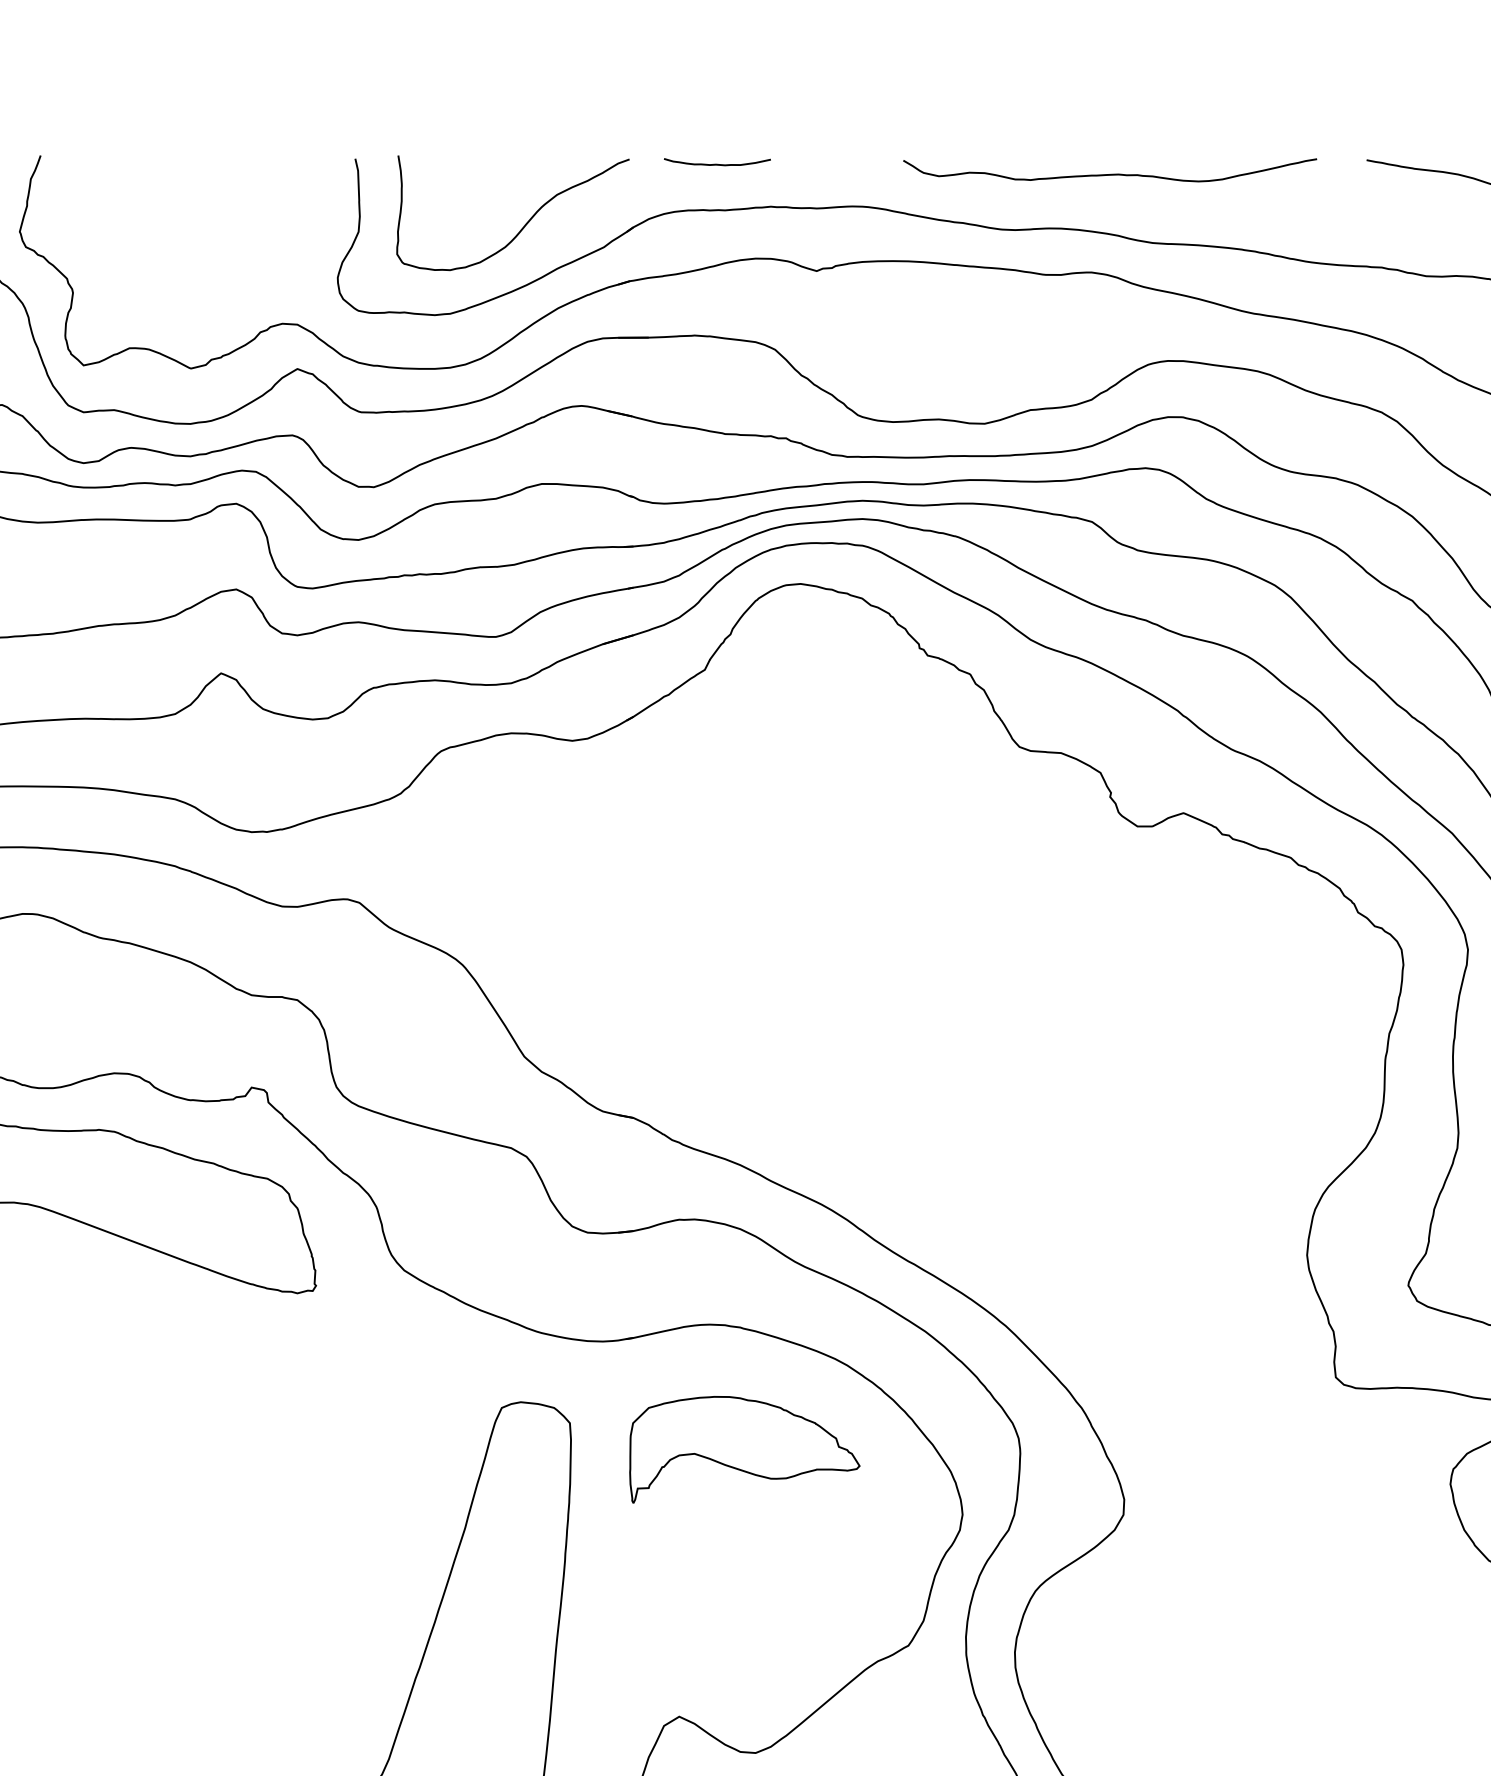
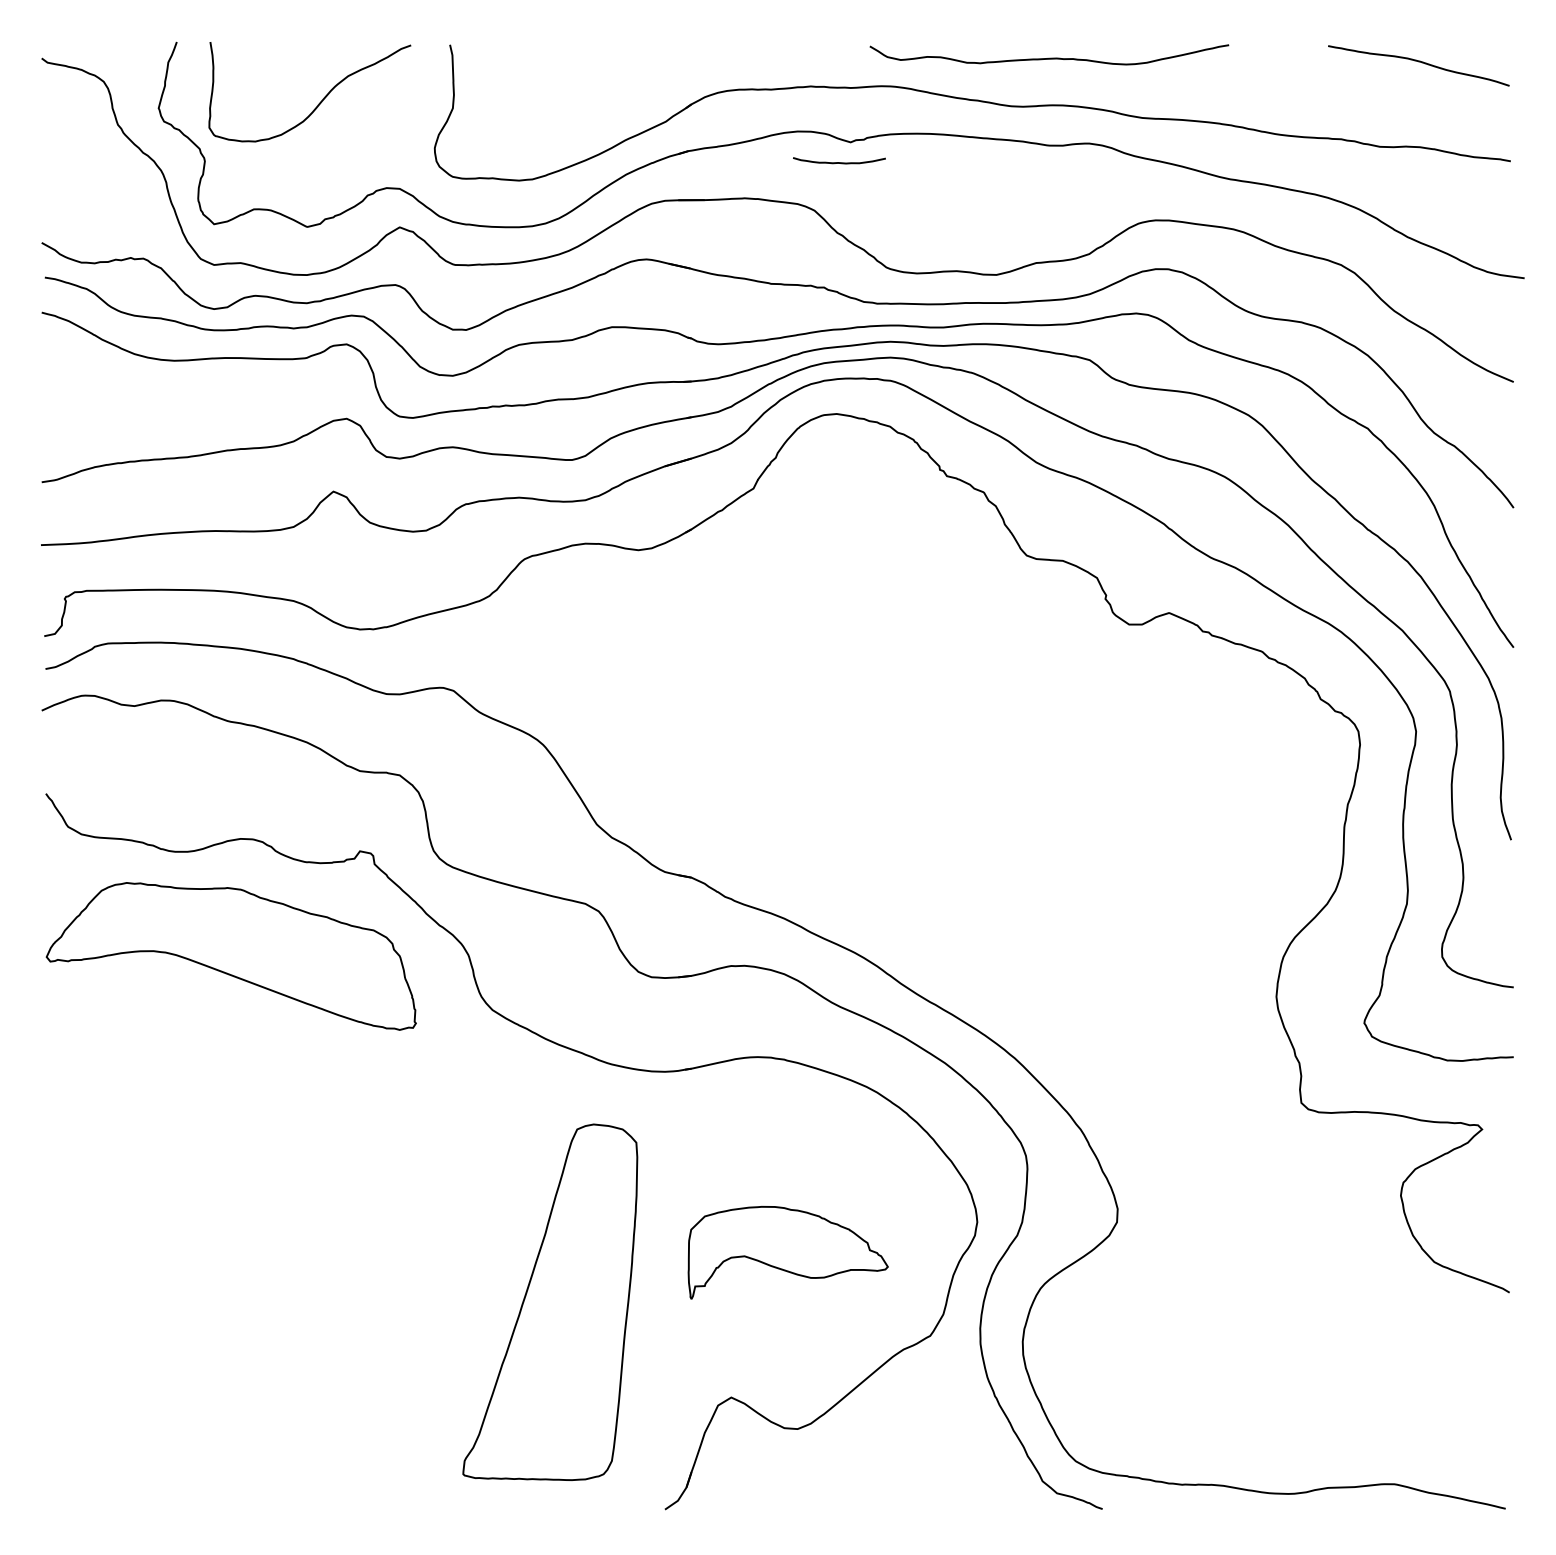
curve: (717, 164) -> (839, 162), moved
curve: (1110, 173) -> (1049, 57), moved
curve: (524, 225) -> (319, 102), moved
part: (743, 1449) -> (787, 1252), moved

